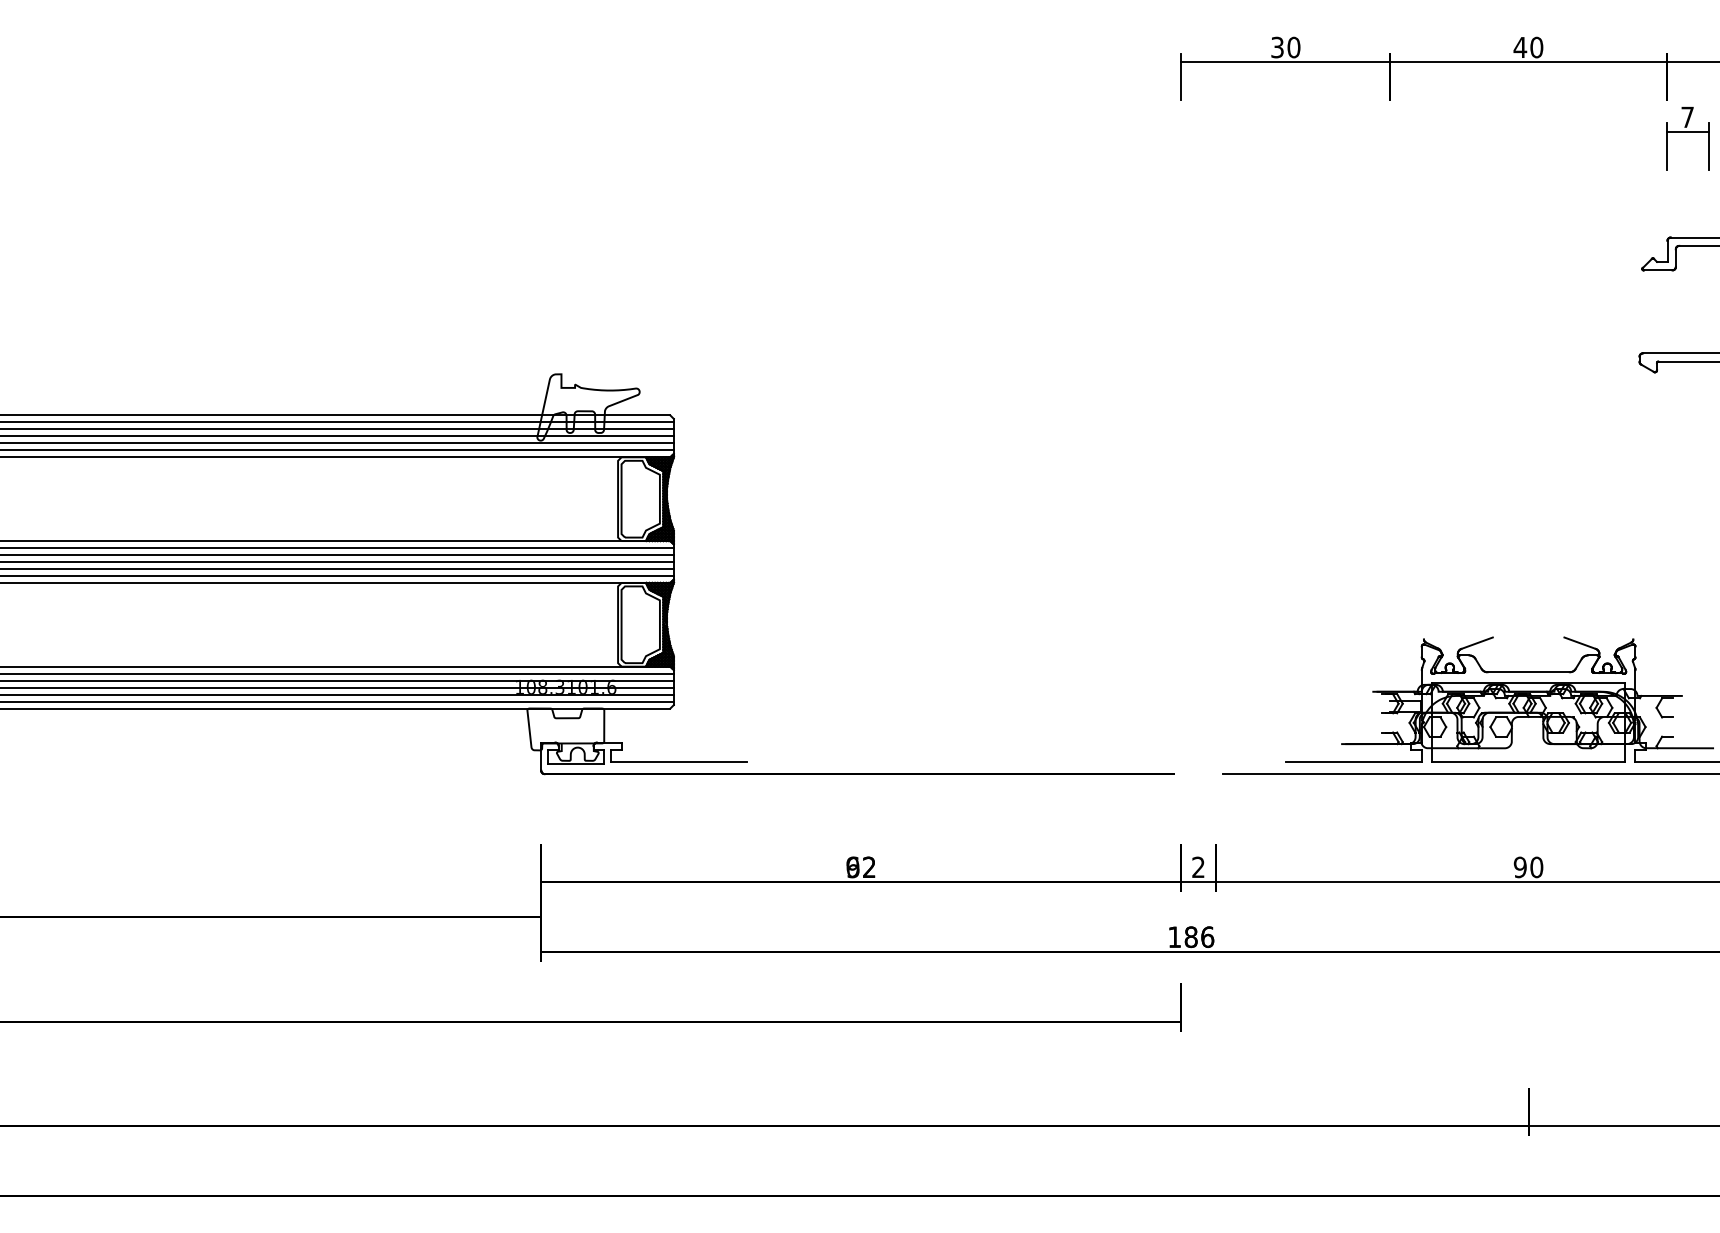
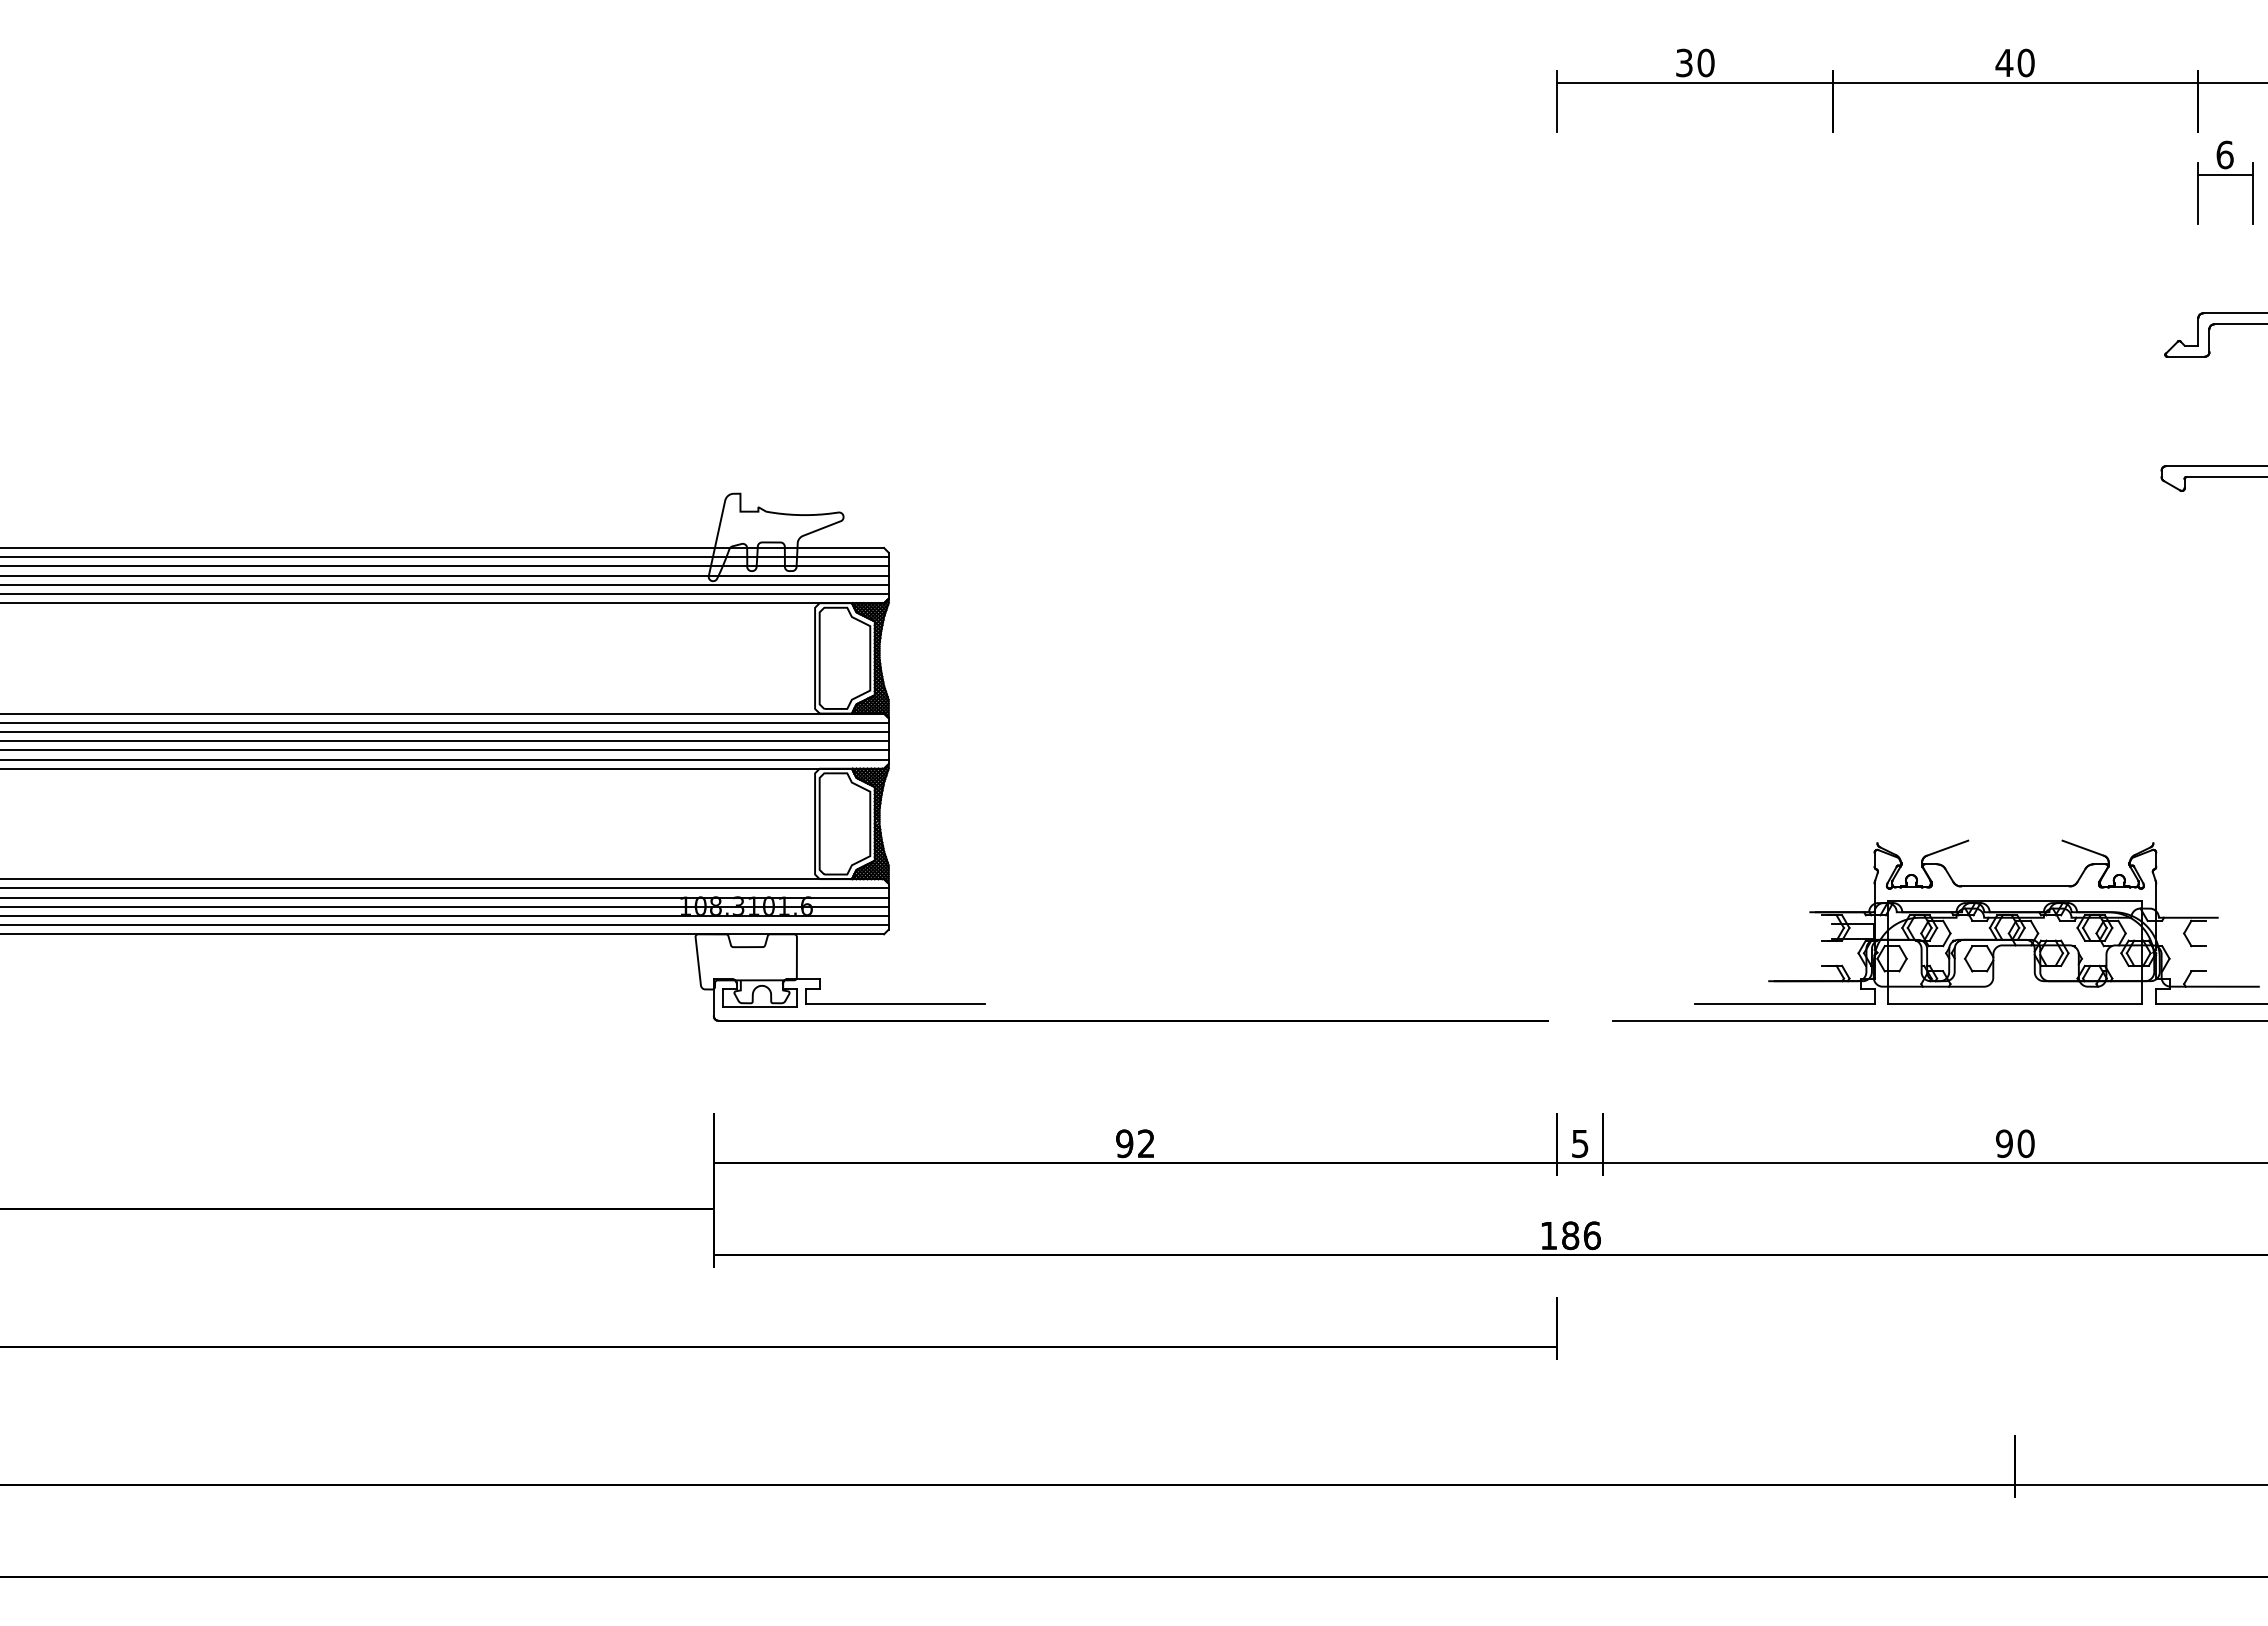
text: (1687, 116) -> (2224, 154), 7 -> 6
text: (852, 867) -> (1124, 1143), 62 -> 92
text: (1198, 867) -> (1580, 1143), 2 -> 5

